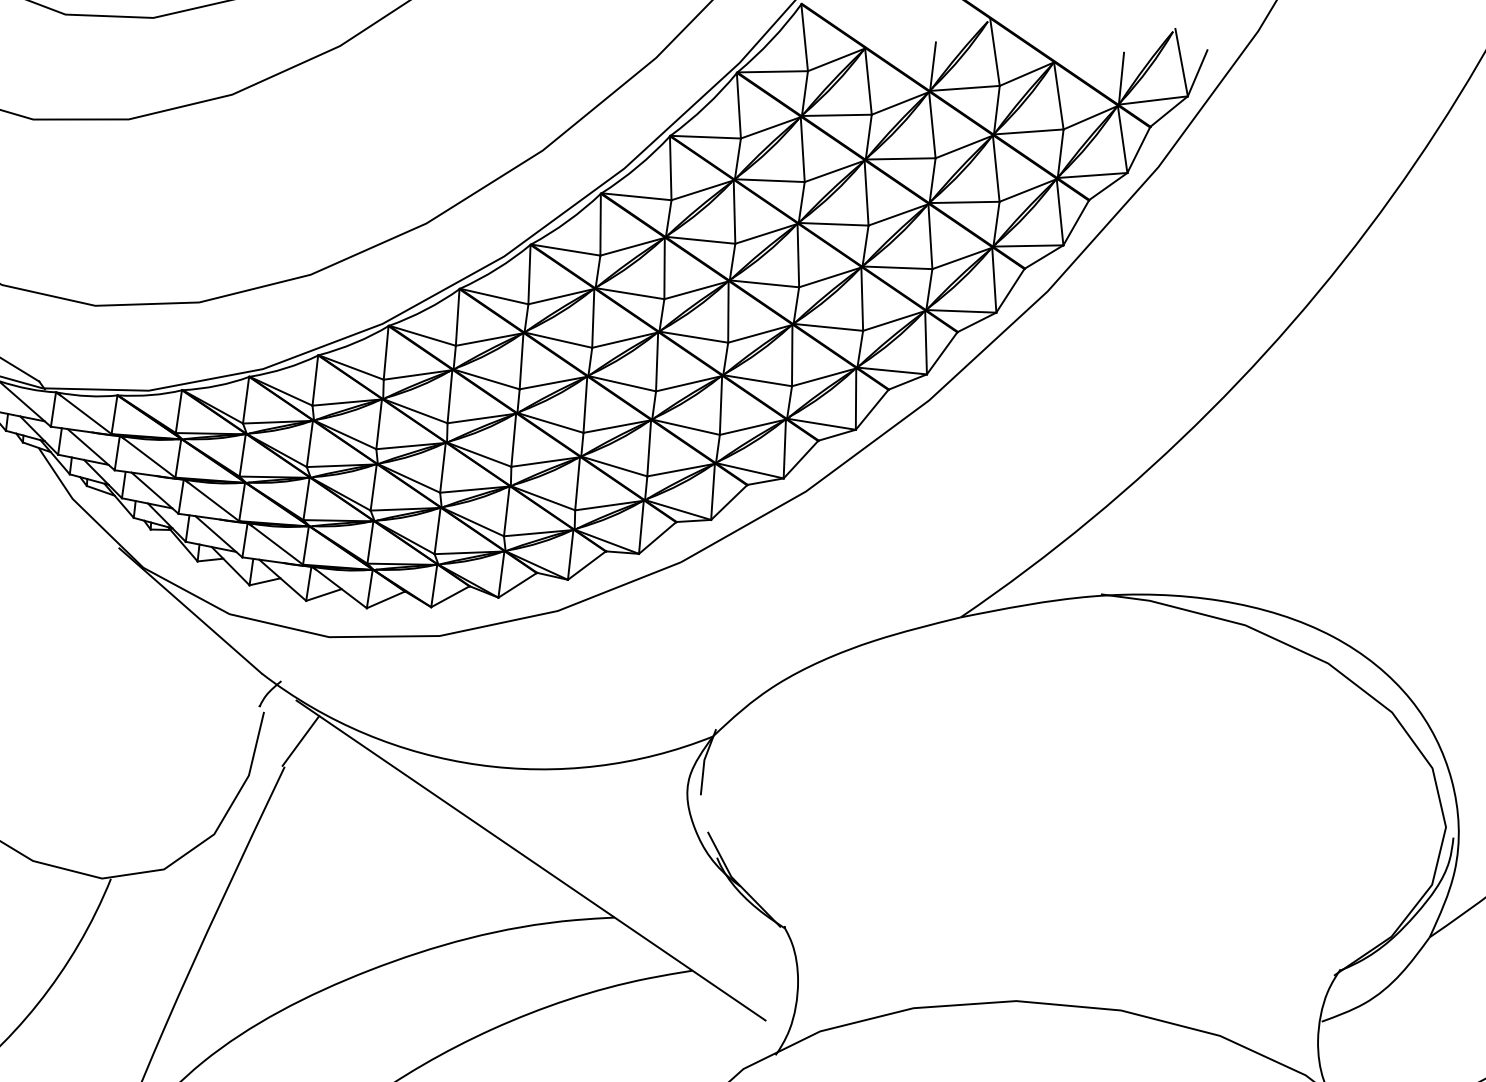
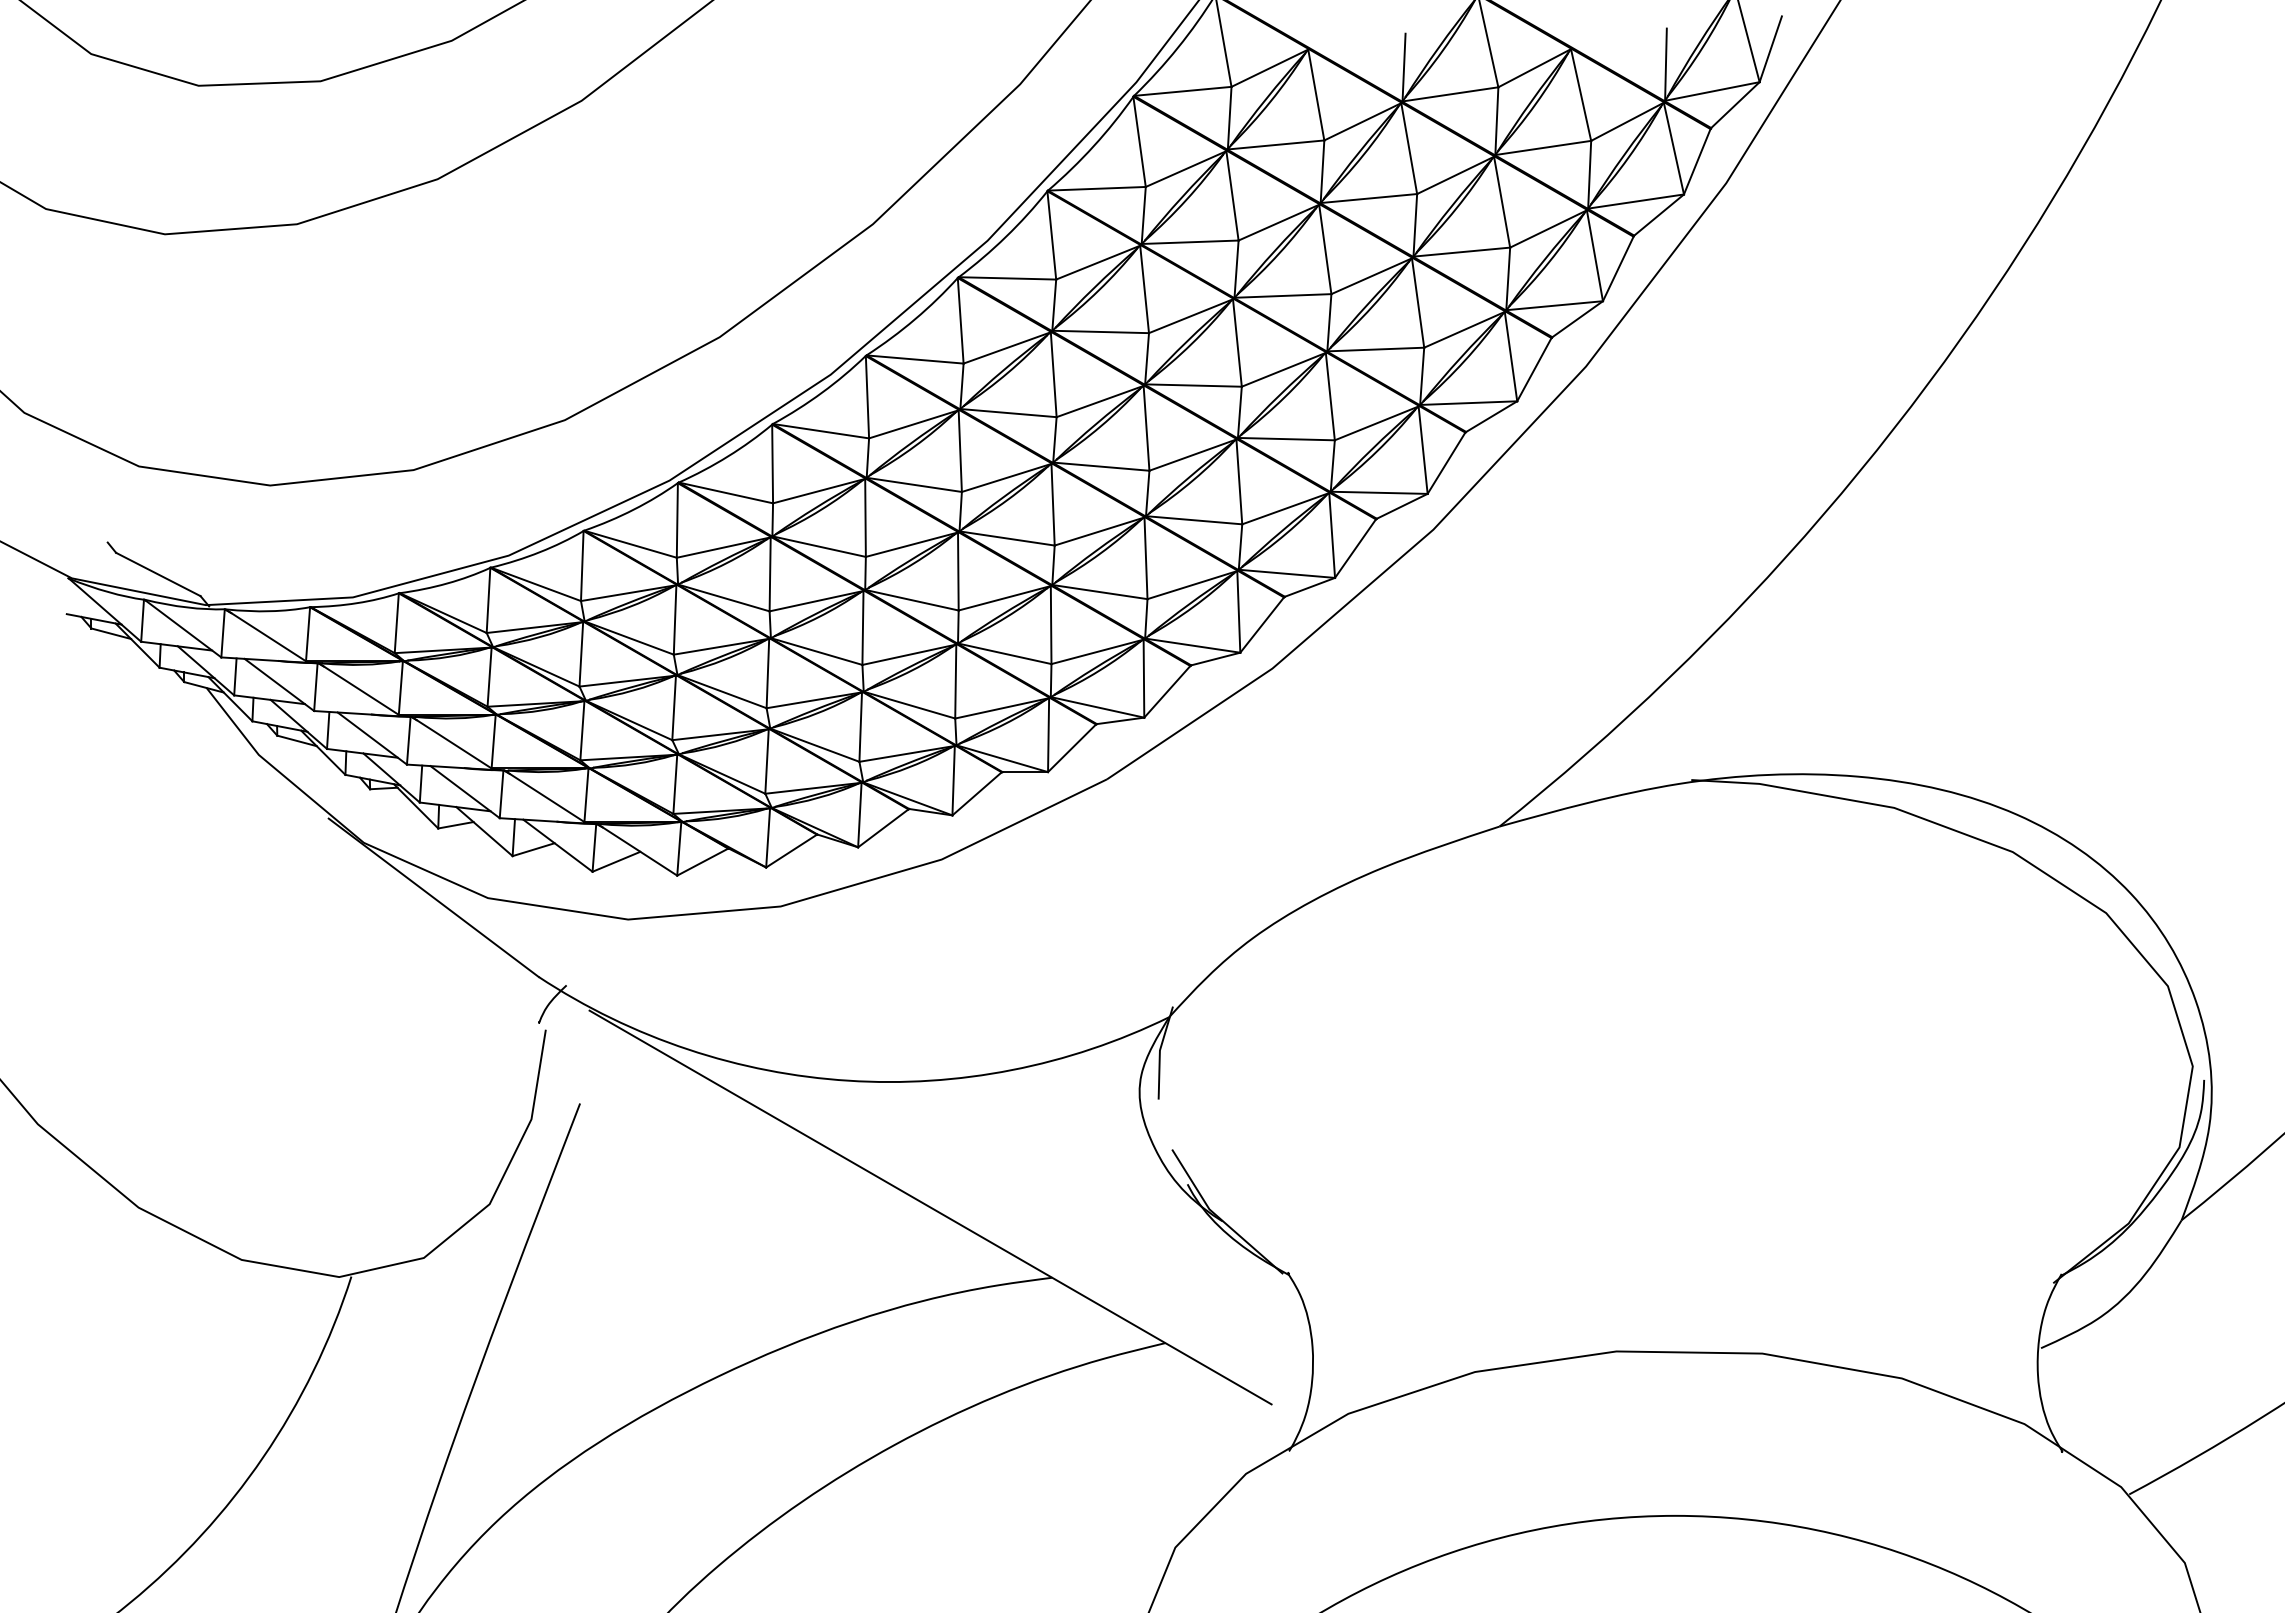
line: (300, 740) -> (599, 1065), removed

